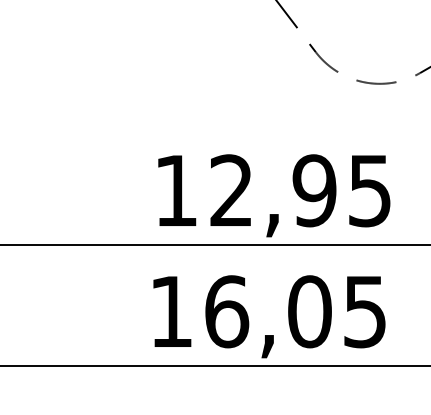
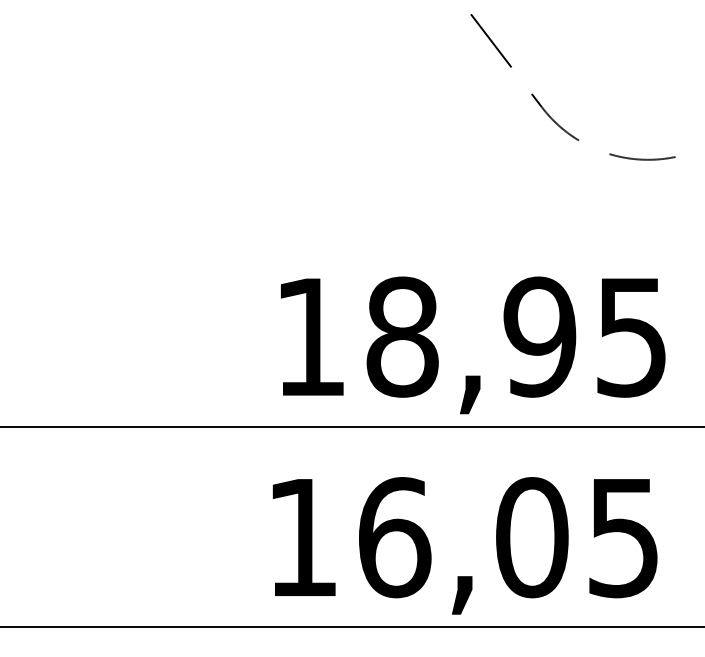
text: (231, 190) -> (402, 336), 12,95 -> 18,95

